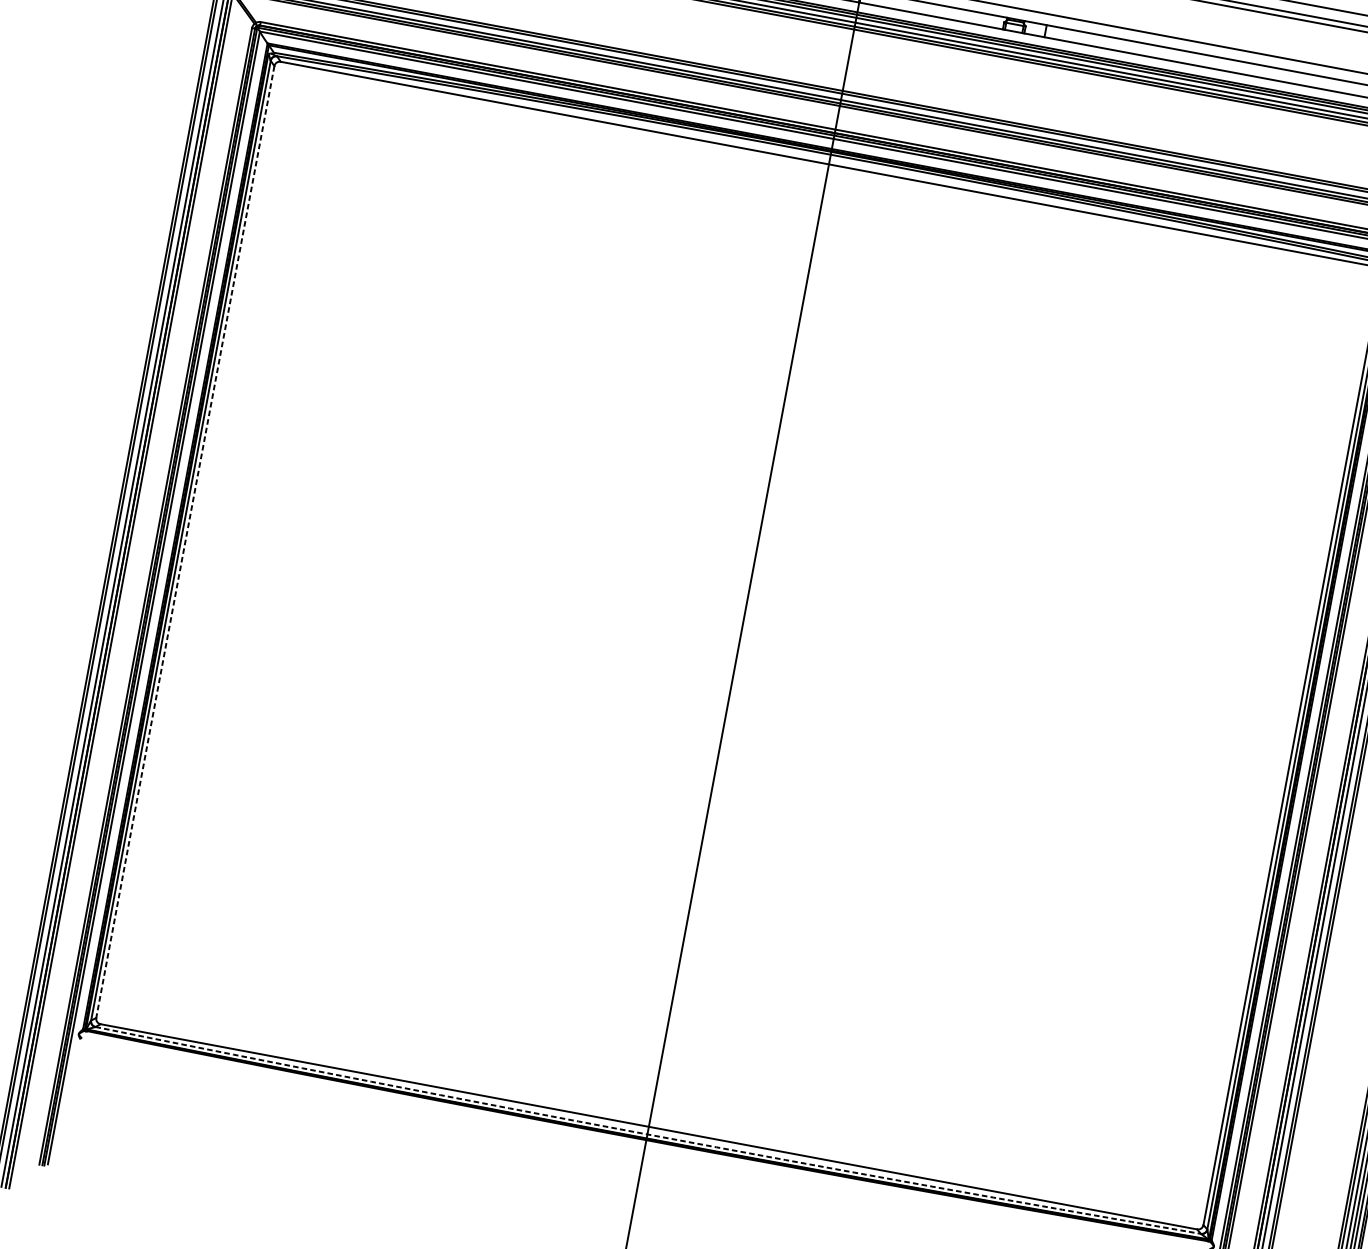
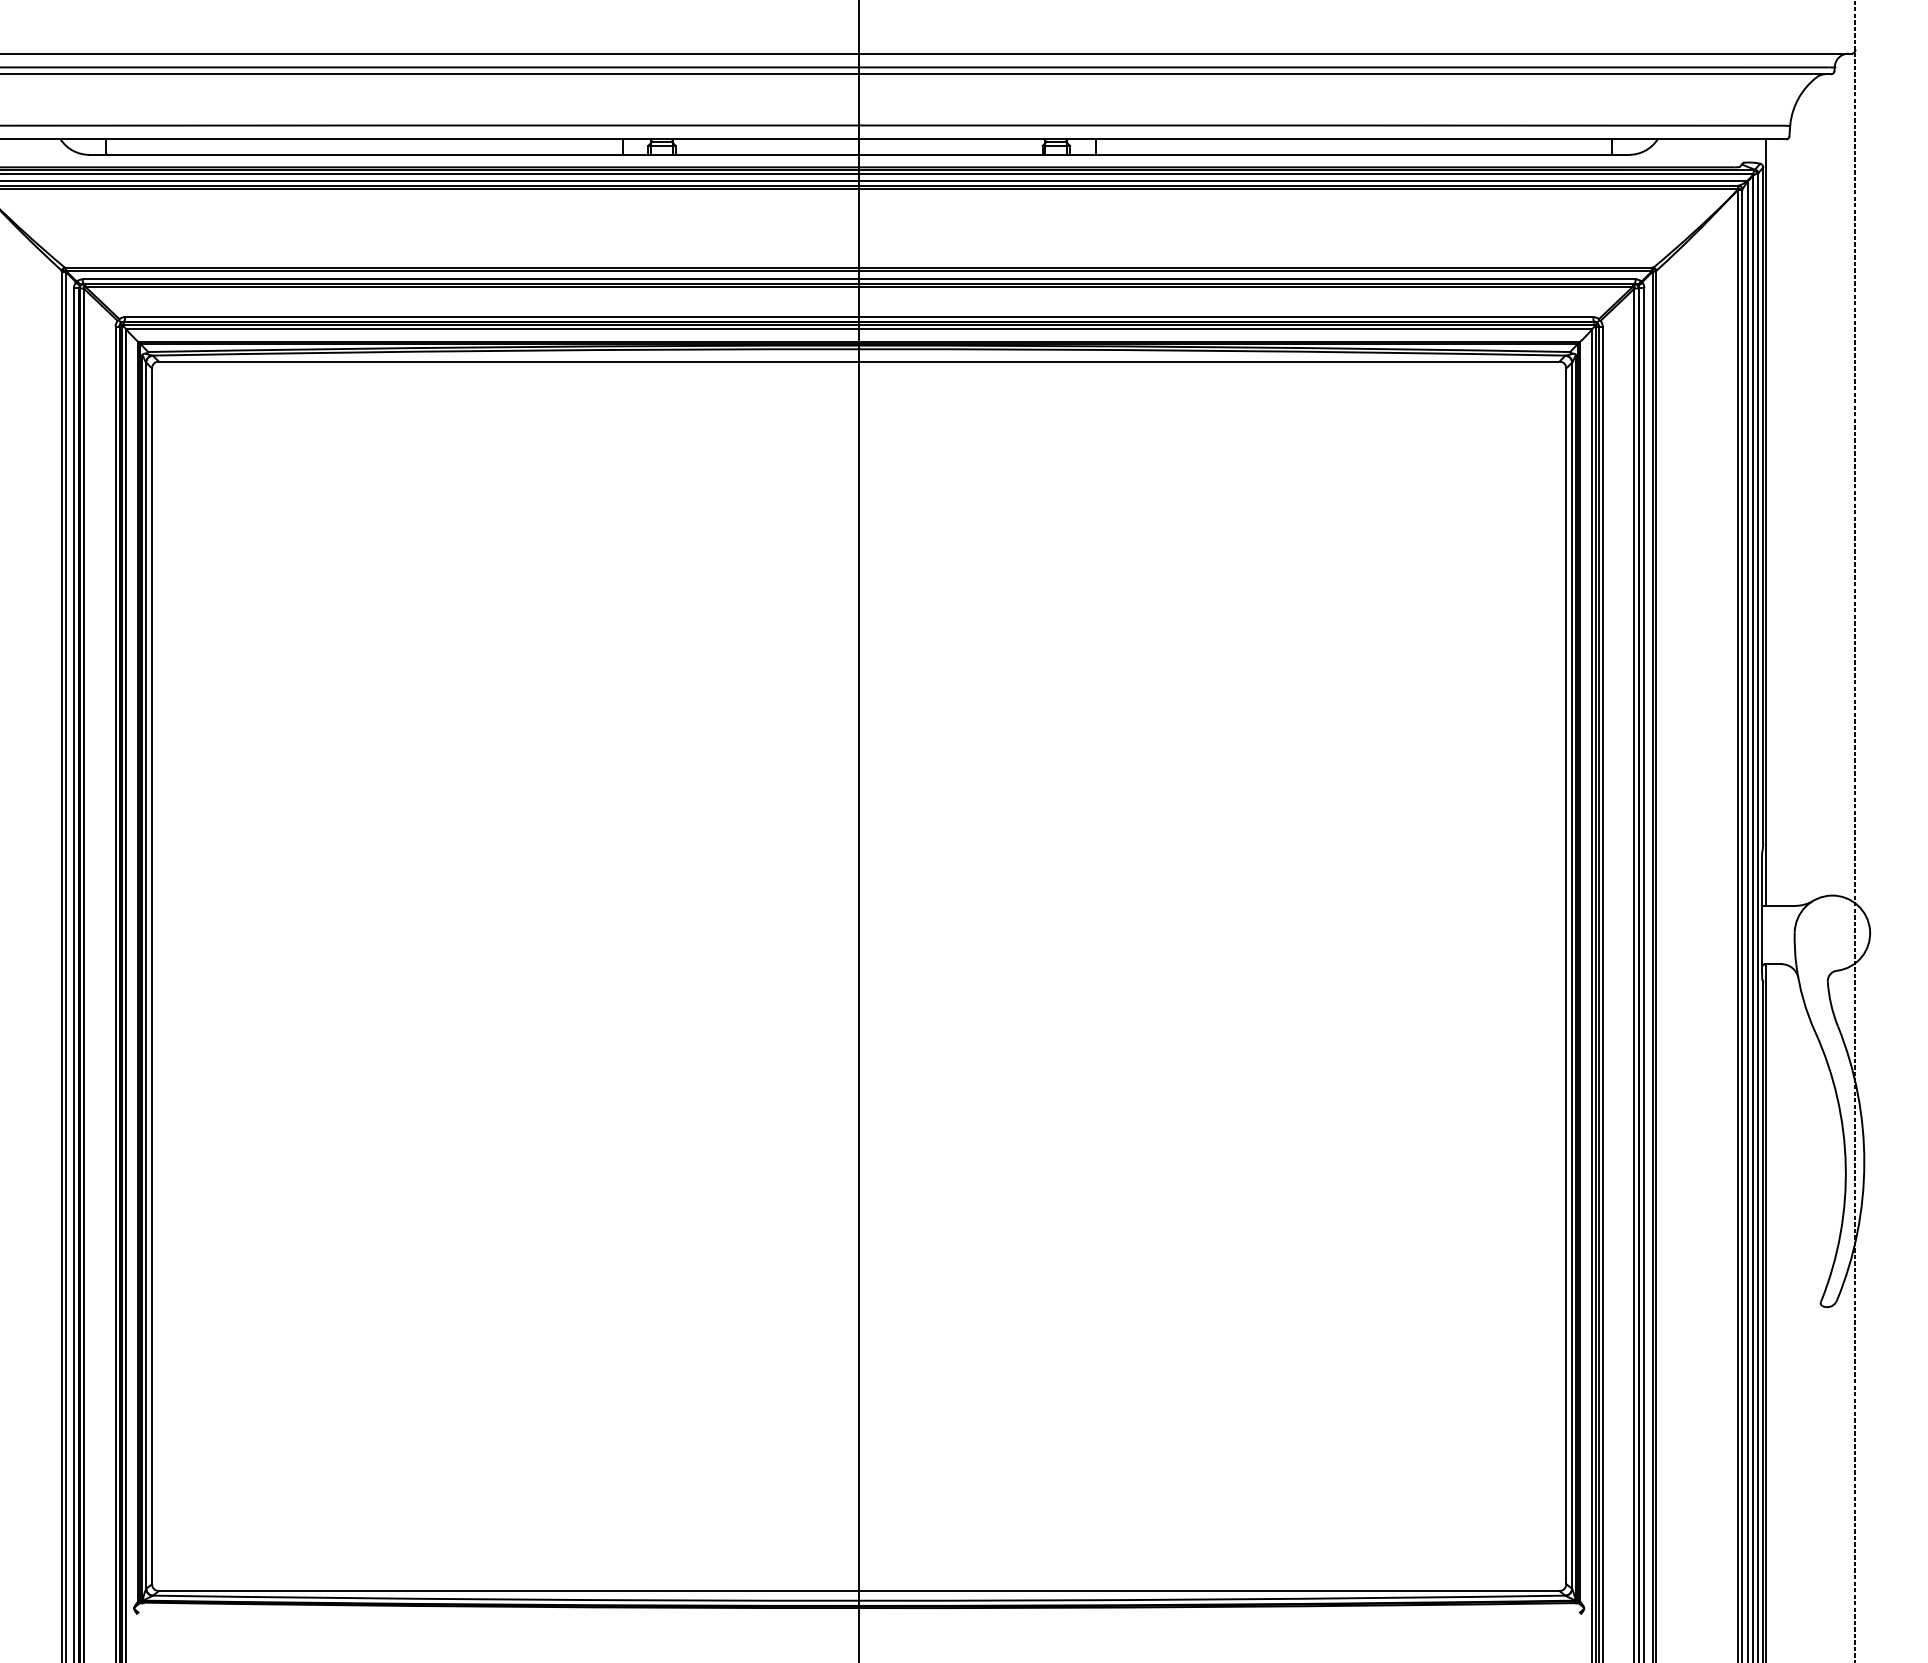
line: (184, 542) -> (151, 976), dashed -> solid
arc: (647, 1134) -> (859, 1600), dashed -> solid

